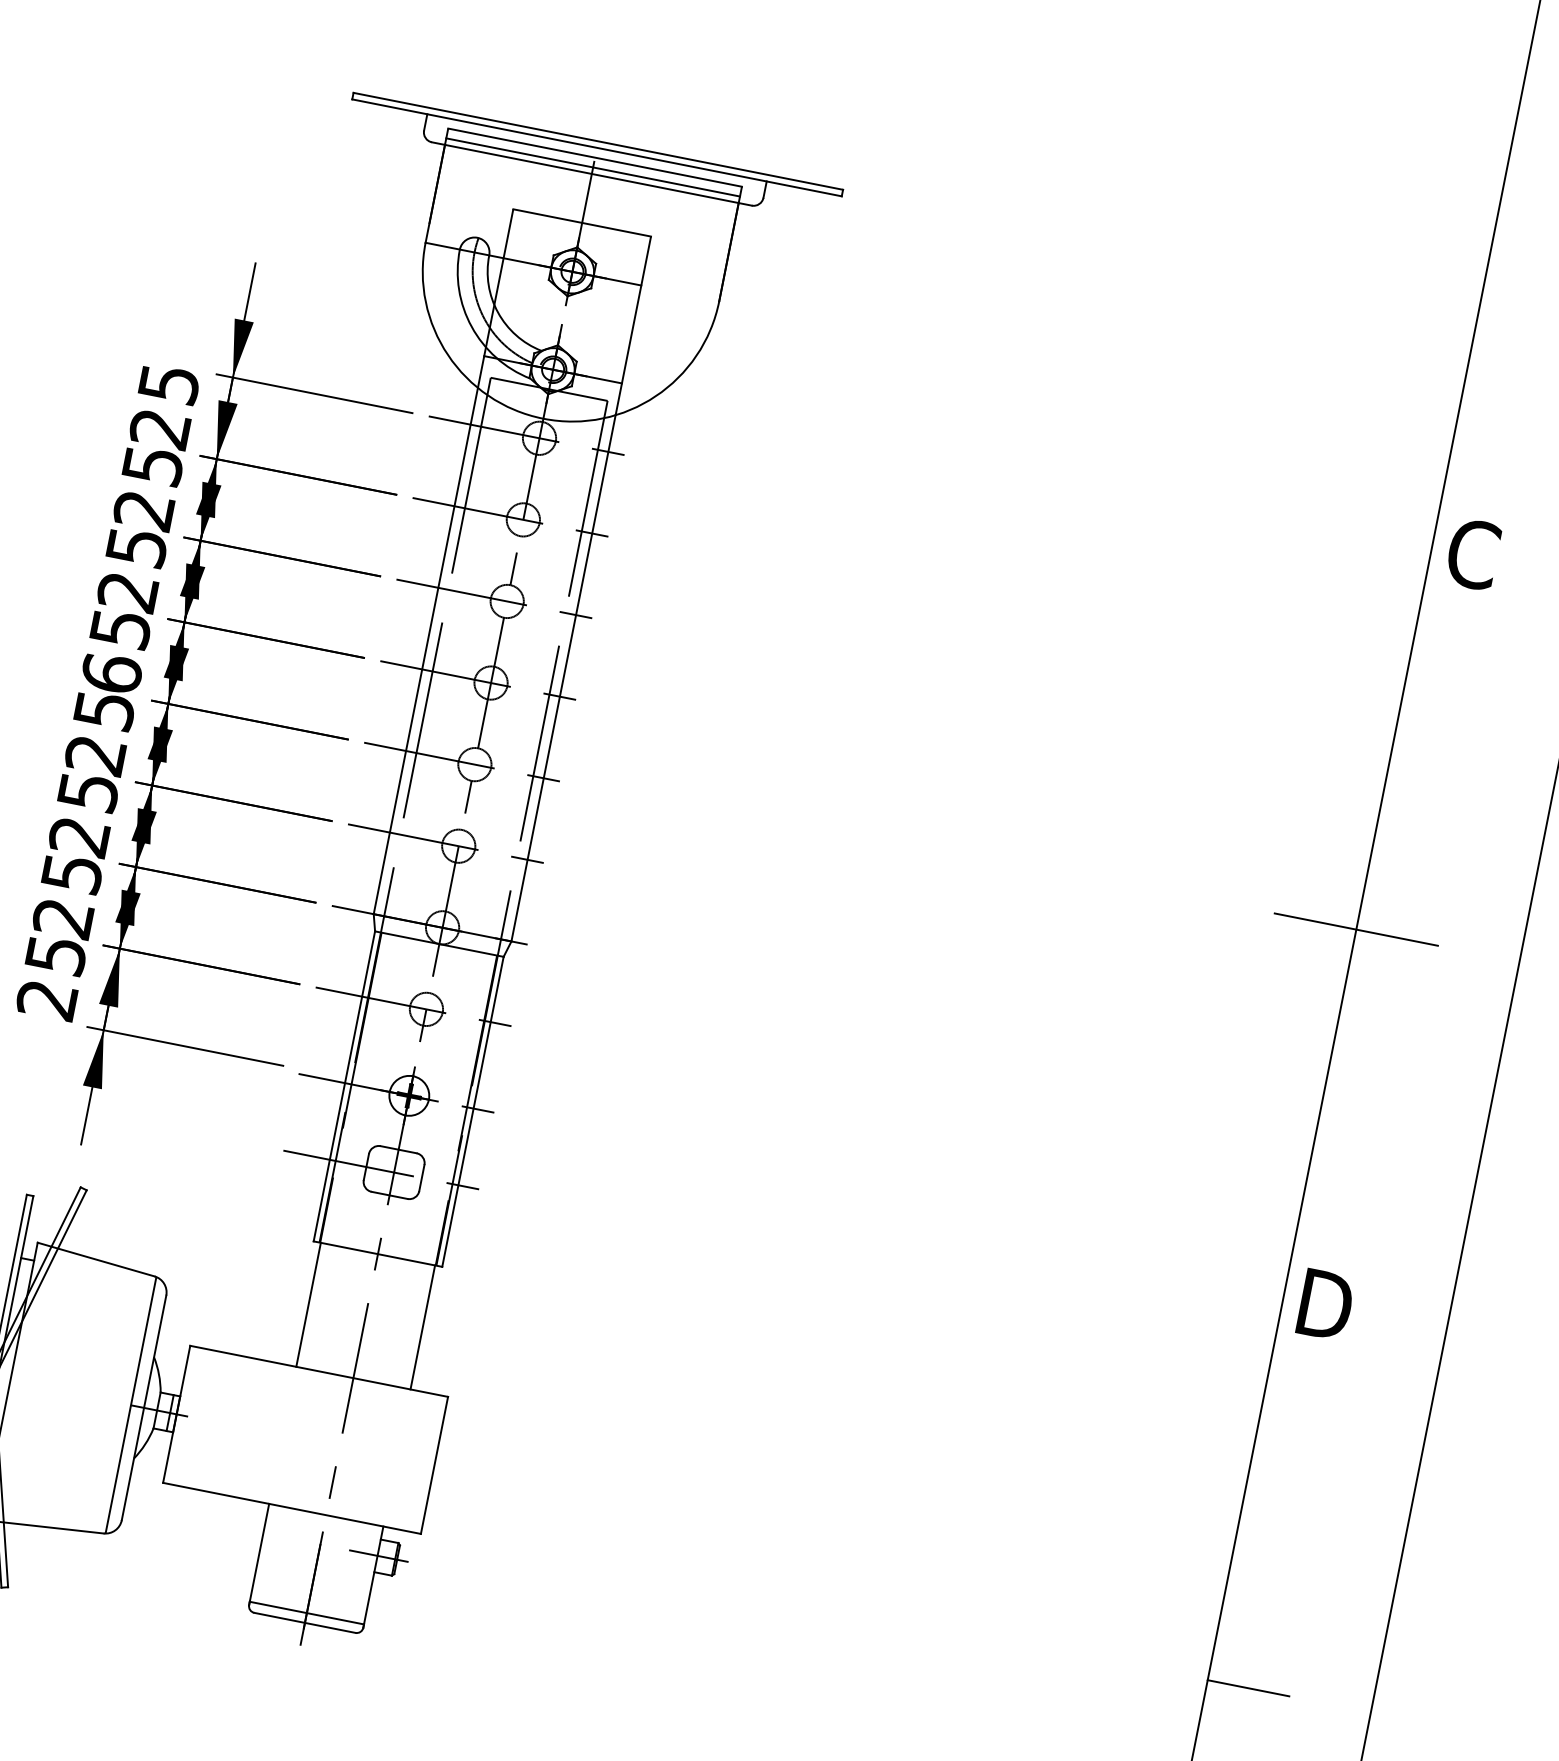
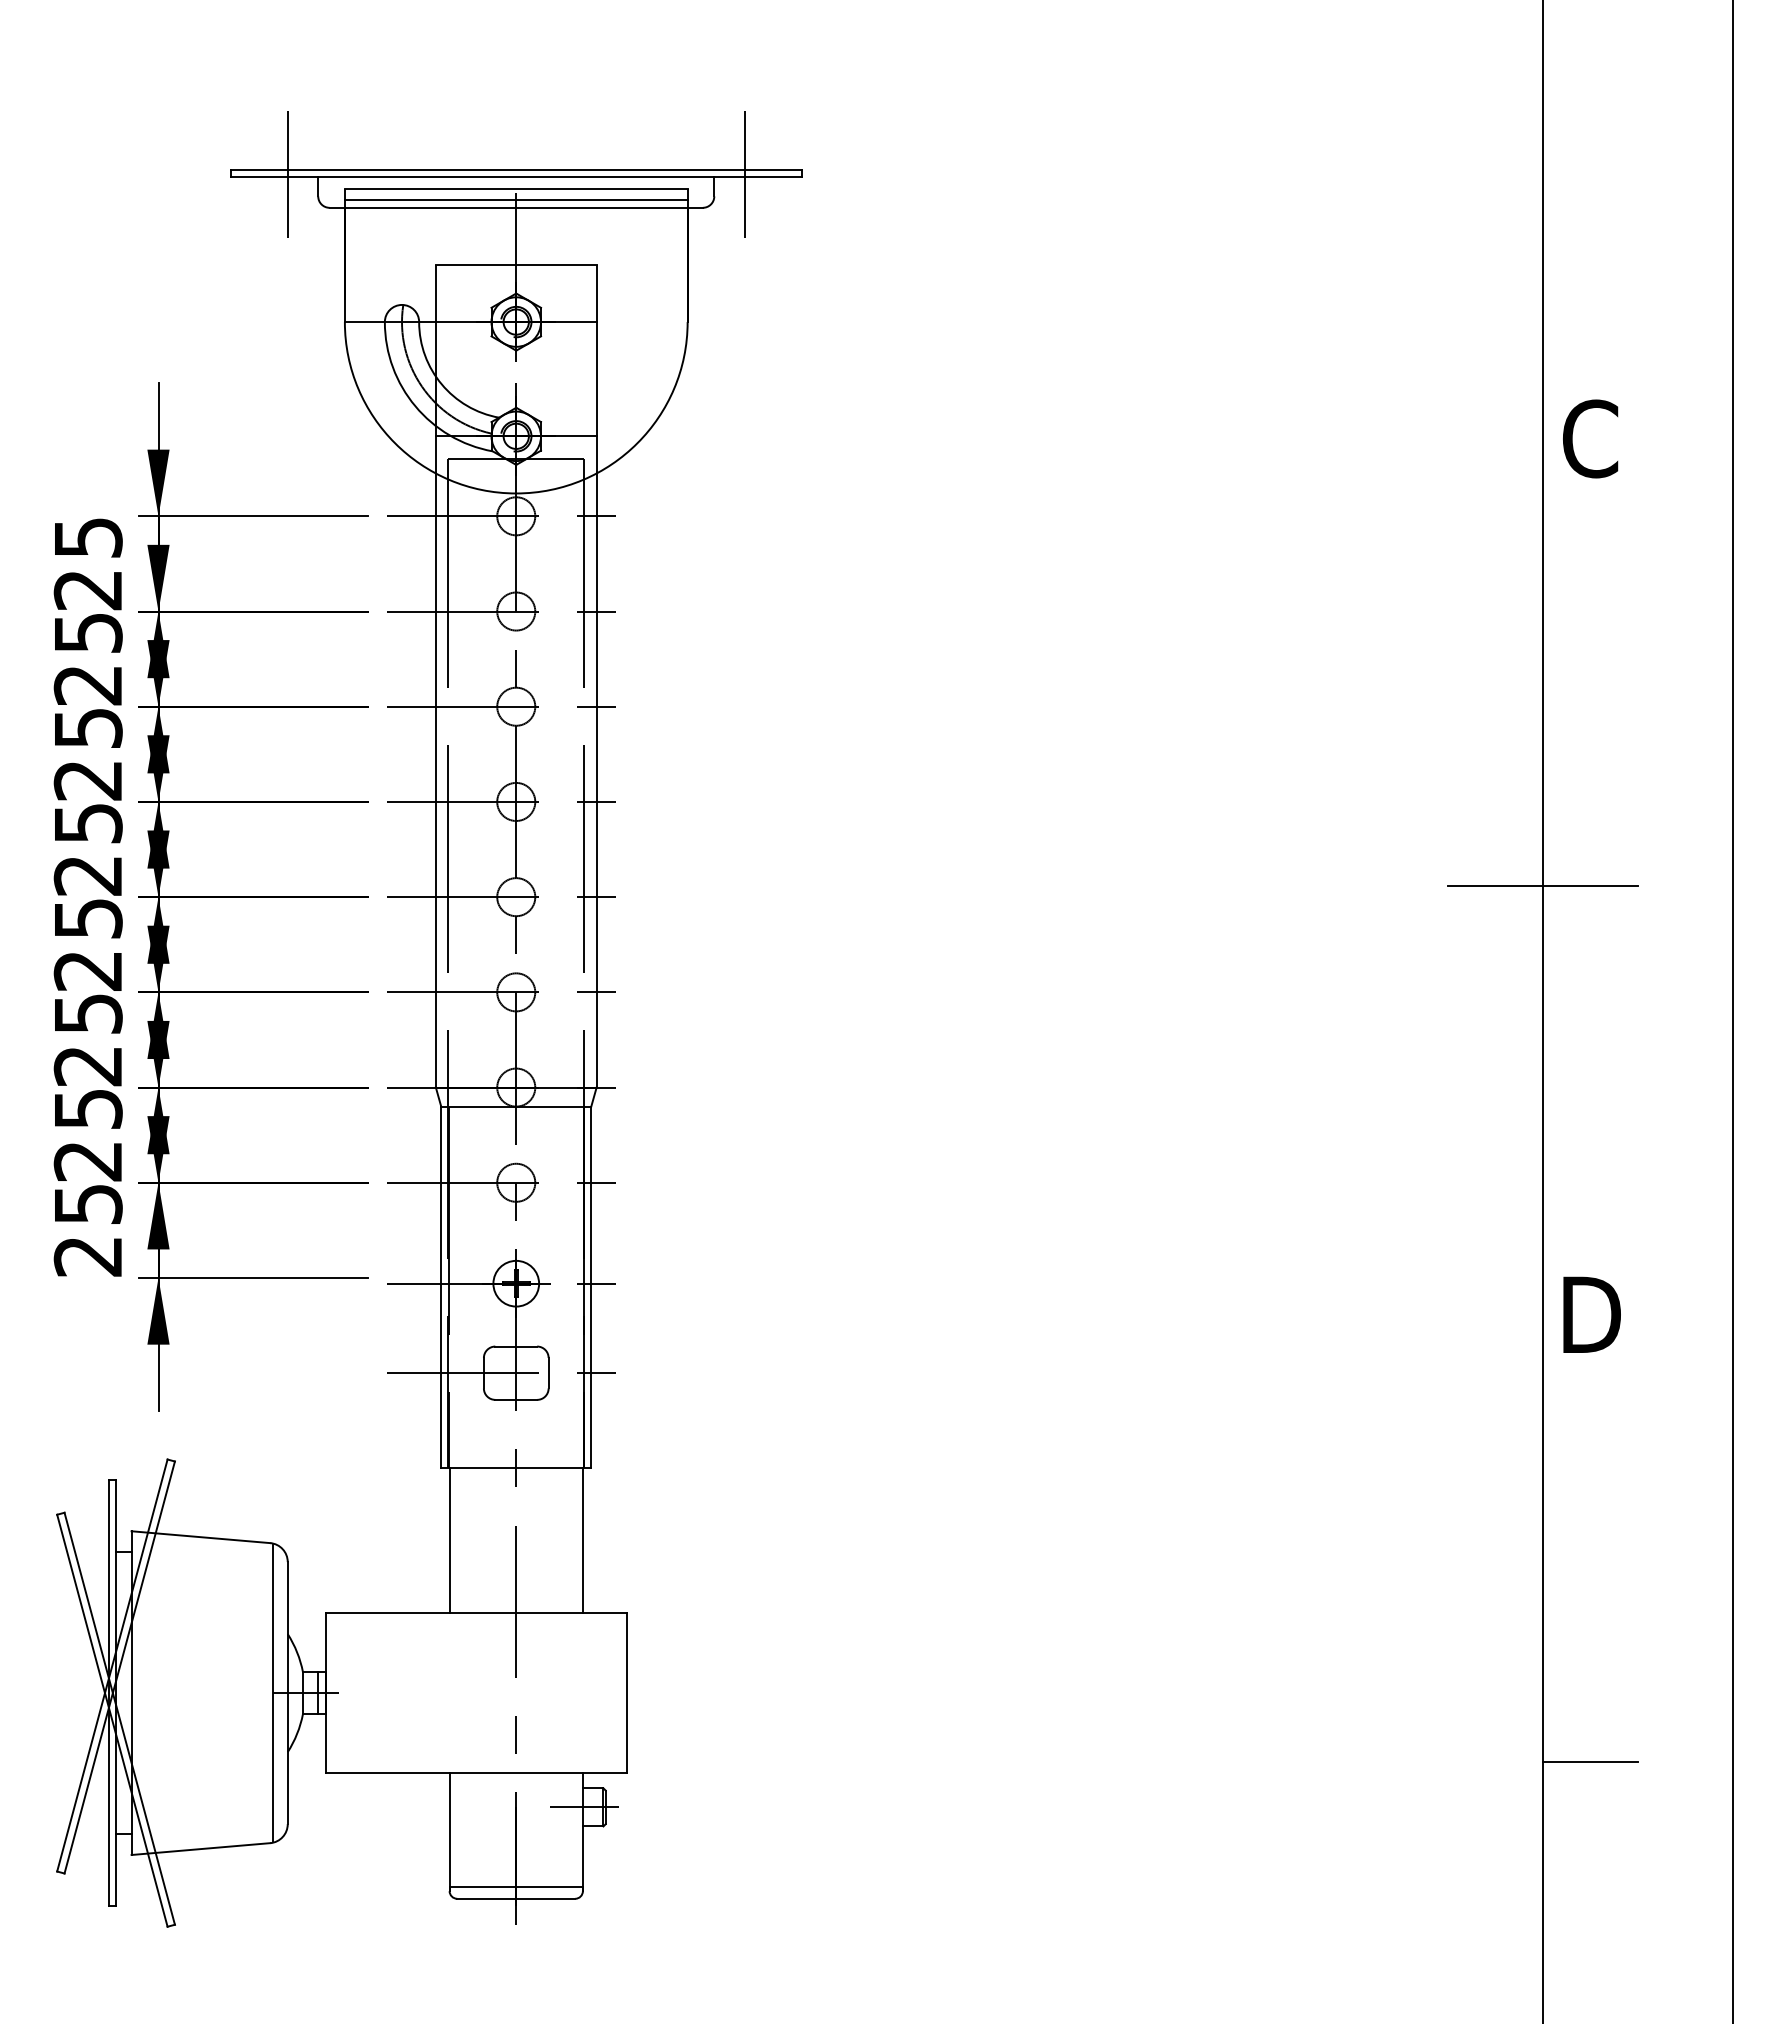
line: (401, 105) -> (287, 173), added
line: (793, 183) -> (744, 173), added
text: (111, 673) -> (87, 875), 65 -> 25

